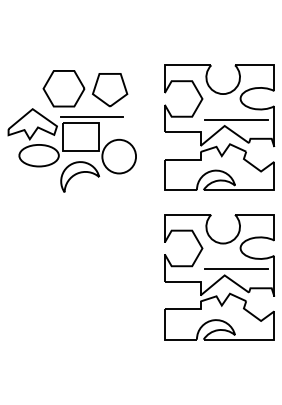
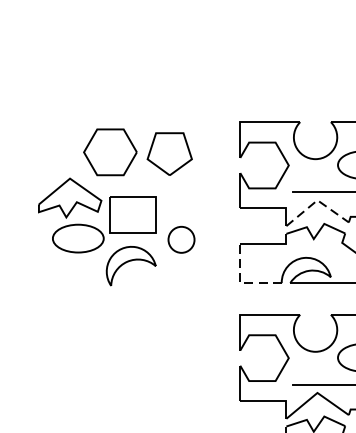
line: (91, 117) -> (145, 189), removed
line: (224, 125) -> (317, 199), solid -> dashed
circle: (119, 156) -> (181, 239), size x0.6
line: (164, 190) -> (239, 283), solid -> dashed

